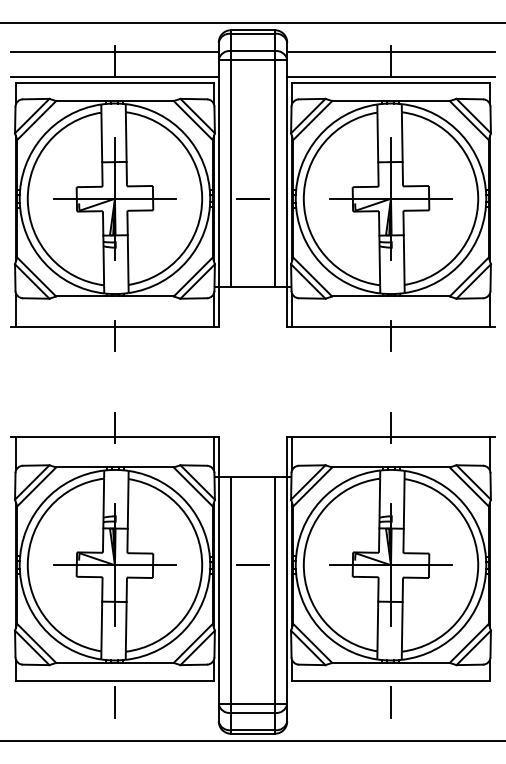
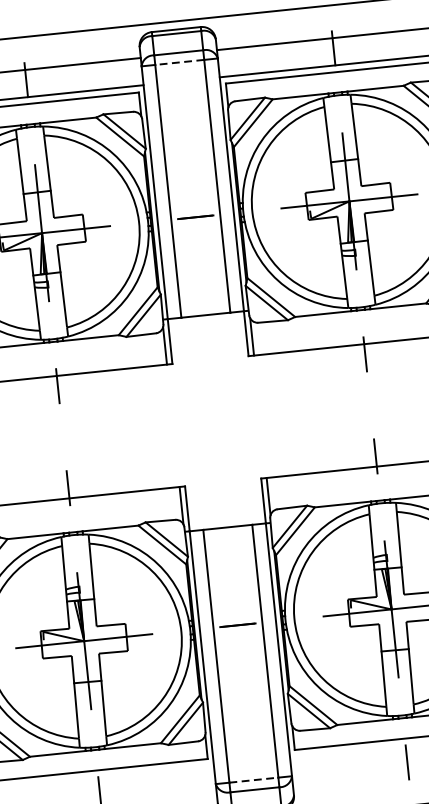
line: (253, 59) -> (180, 62), solid -> dashed
line: (253, 704) -> (254, 780), solid -> dashed

